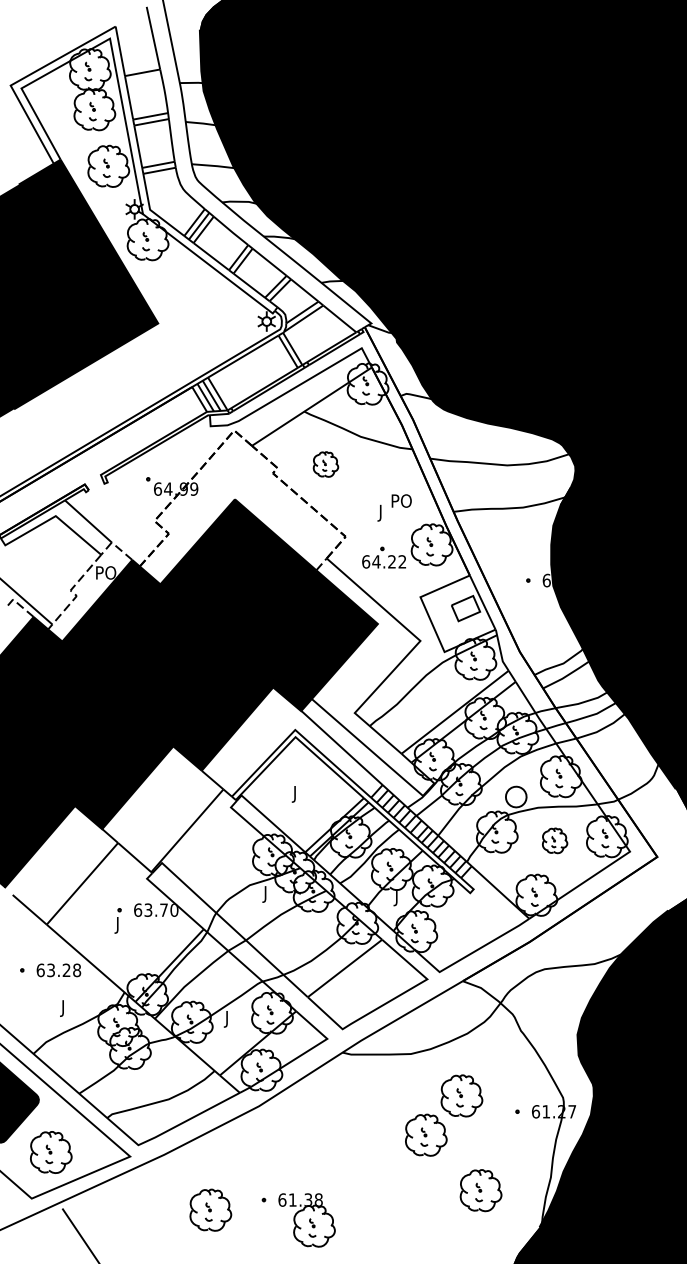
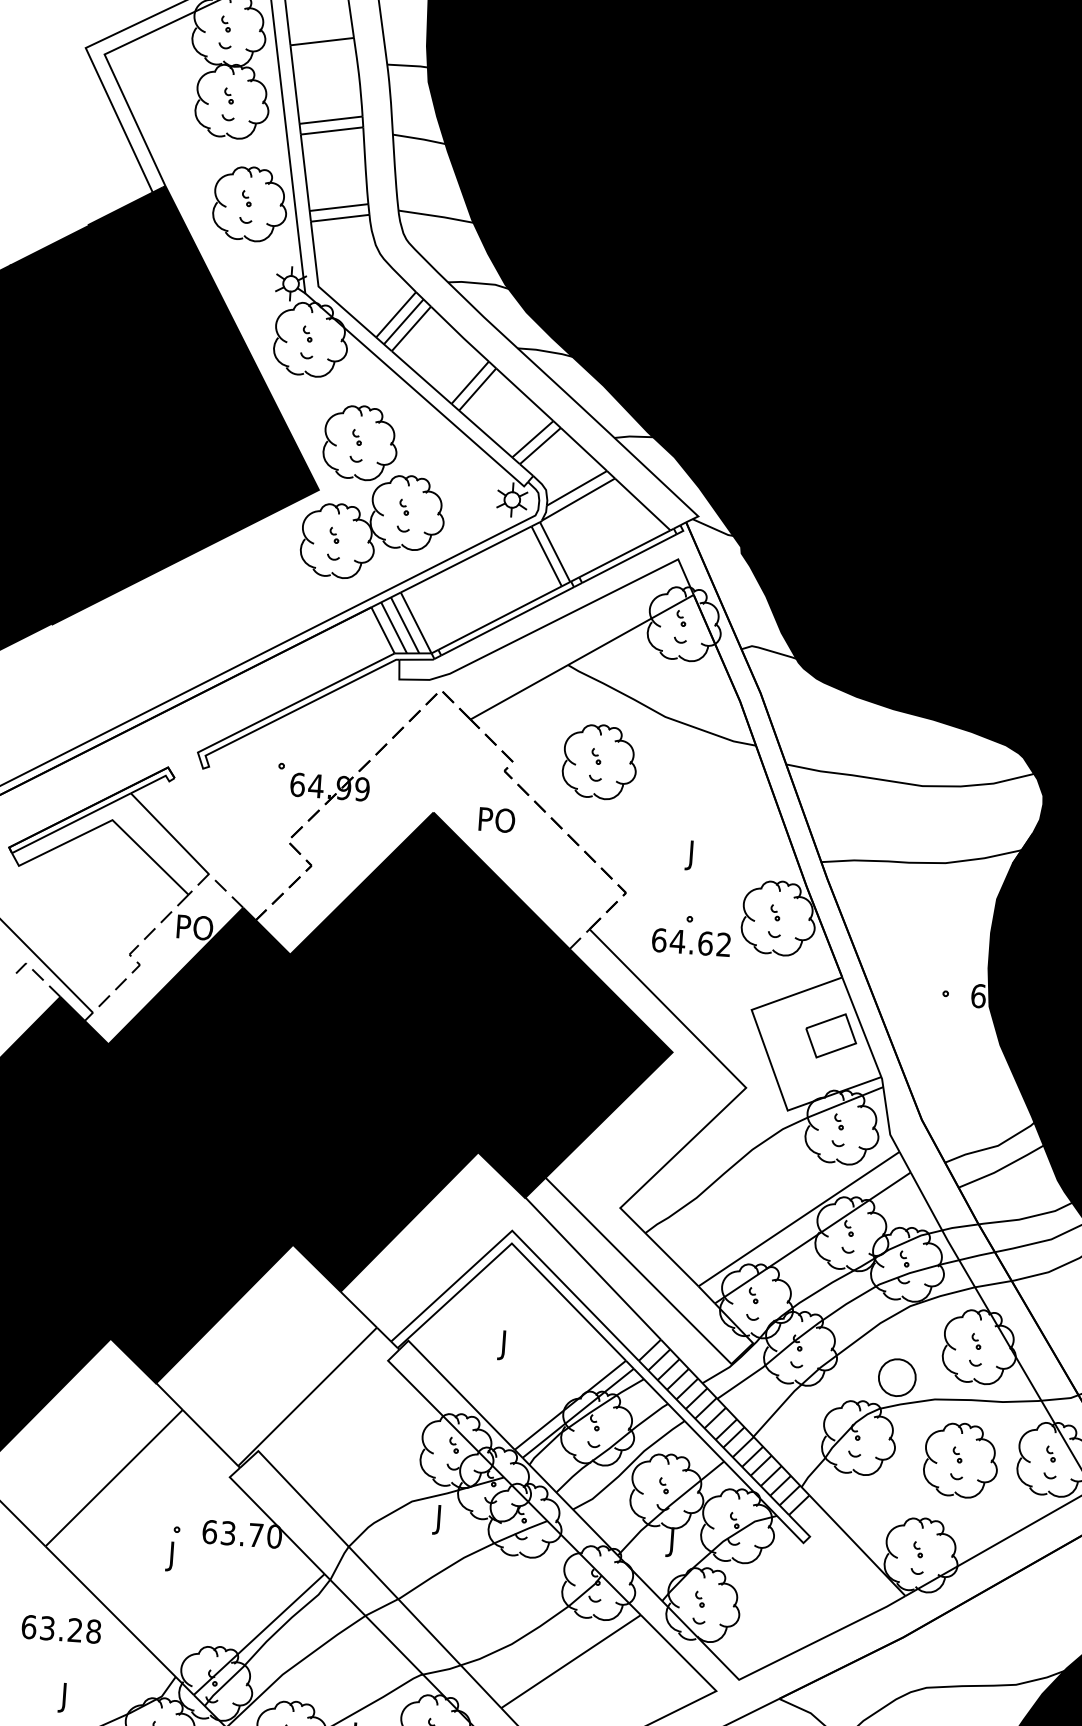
part: (189, 323) -> (374, 493), added
part: (325, 464) -> (599, 761), size x1.67
text: (401, 500) -> (496, 819), moved
text: (392, 561) -> (706, 942), 64.22 -> 64.62
part: (554, 840) -> (959, 1459), size x1.67

